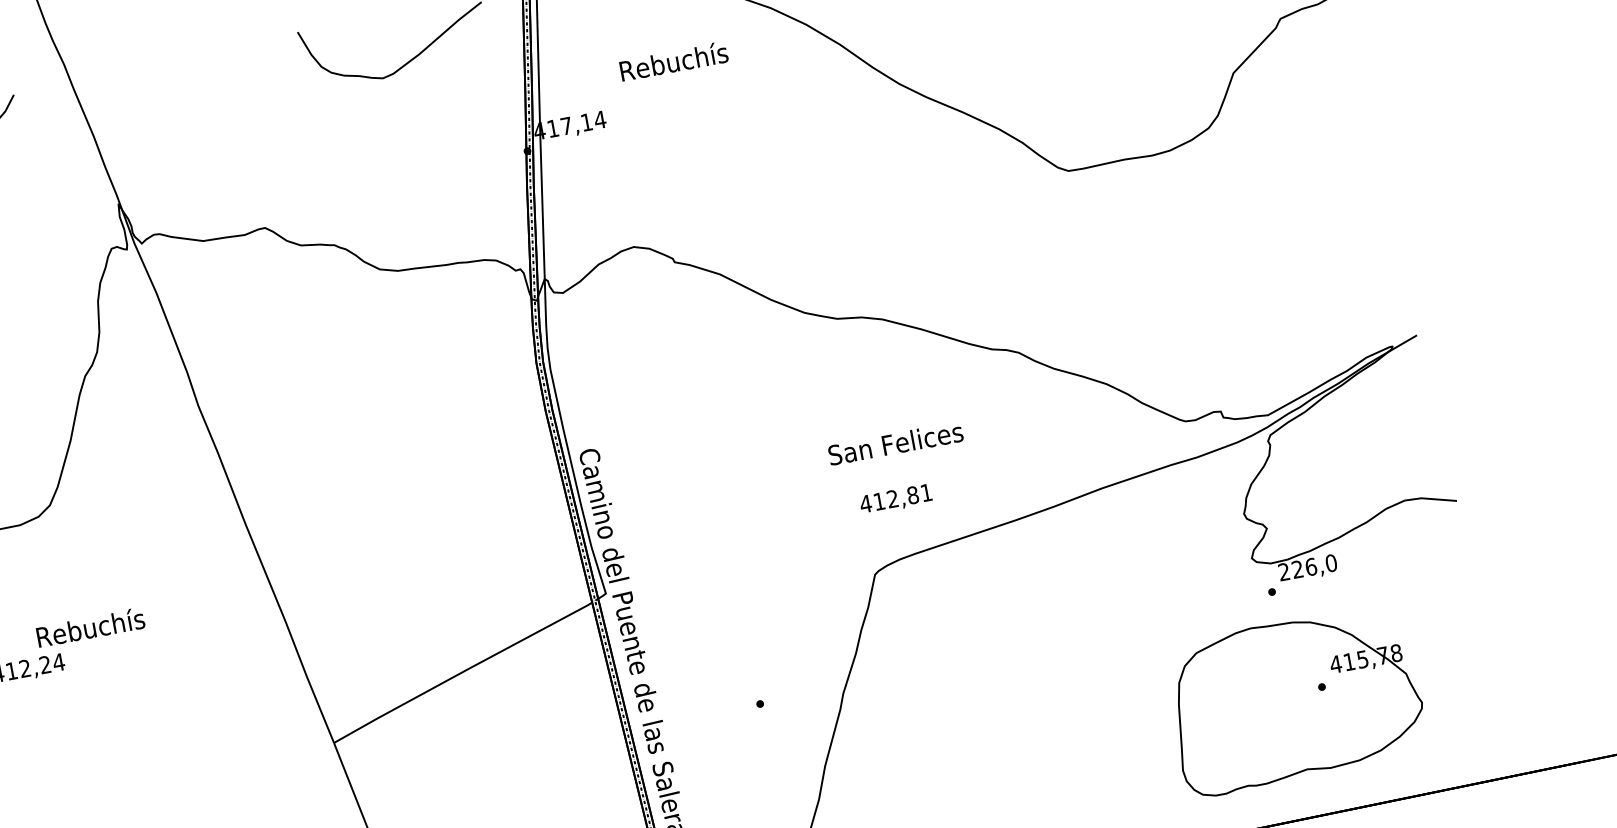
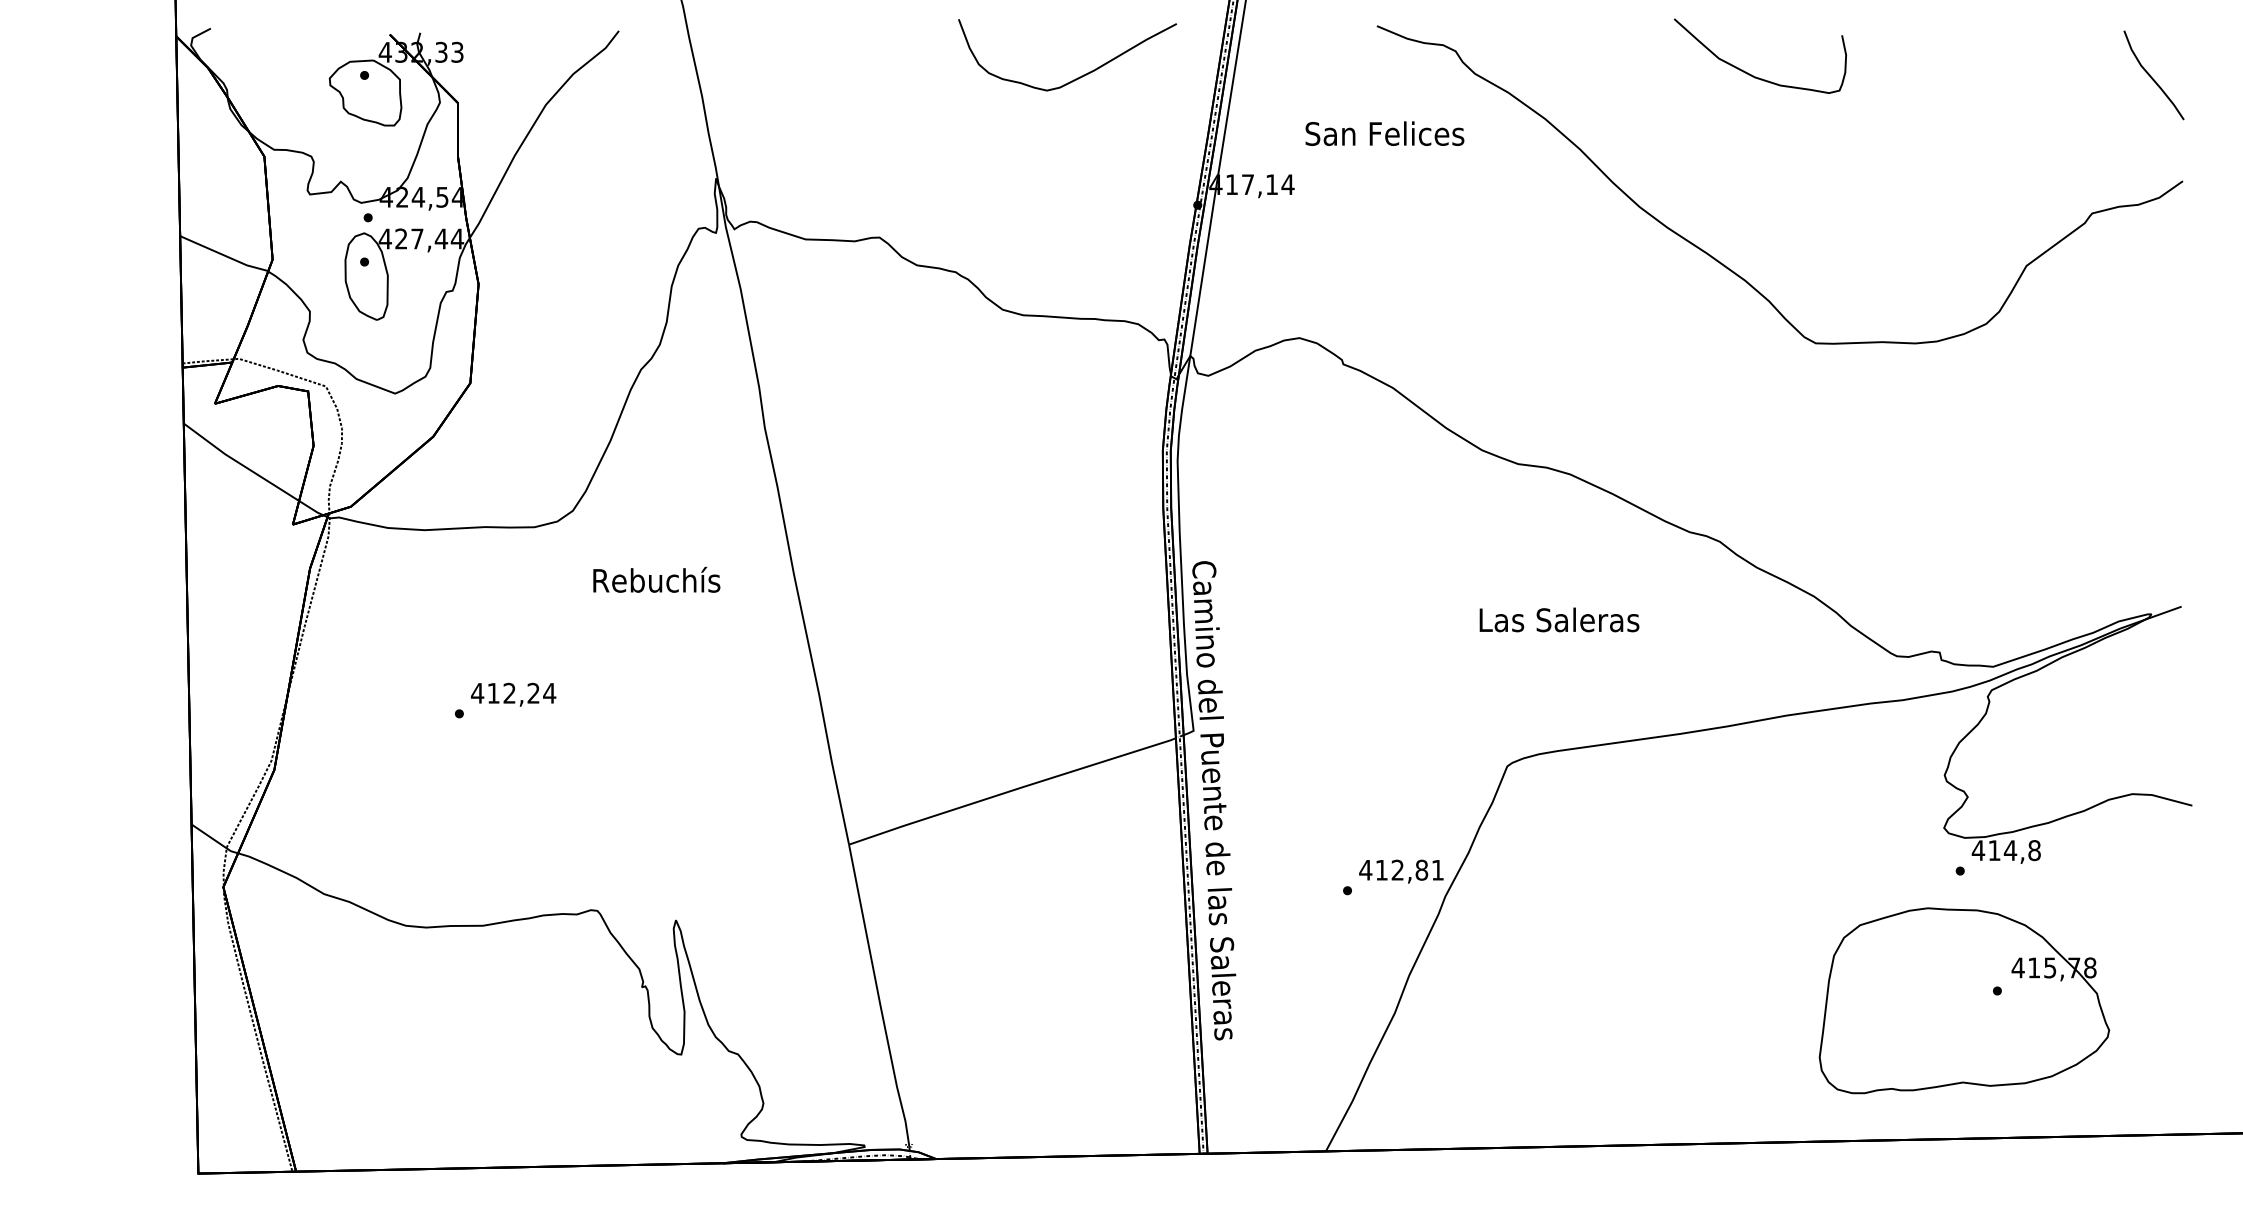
text: (673, 60) -> (1384, 132), Rebuchís -> San Felices
text: (896, 443) -> (1559, 619), San Felices -> Las Saleras
text: (896, 499) -> (1401, 871), moved
text: (1306, 567) -> (2005, 850), 226,0 -> 414,8
text: (90, 627) -> (656, 579), moved

